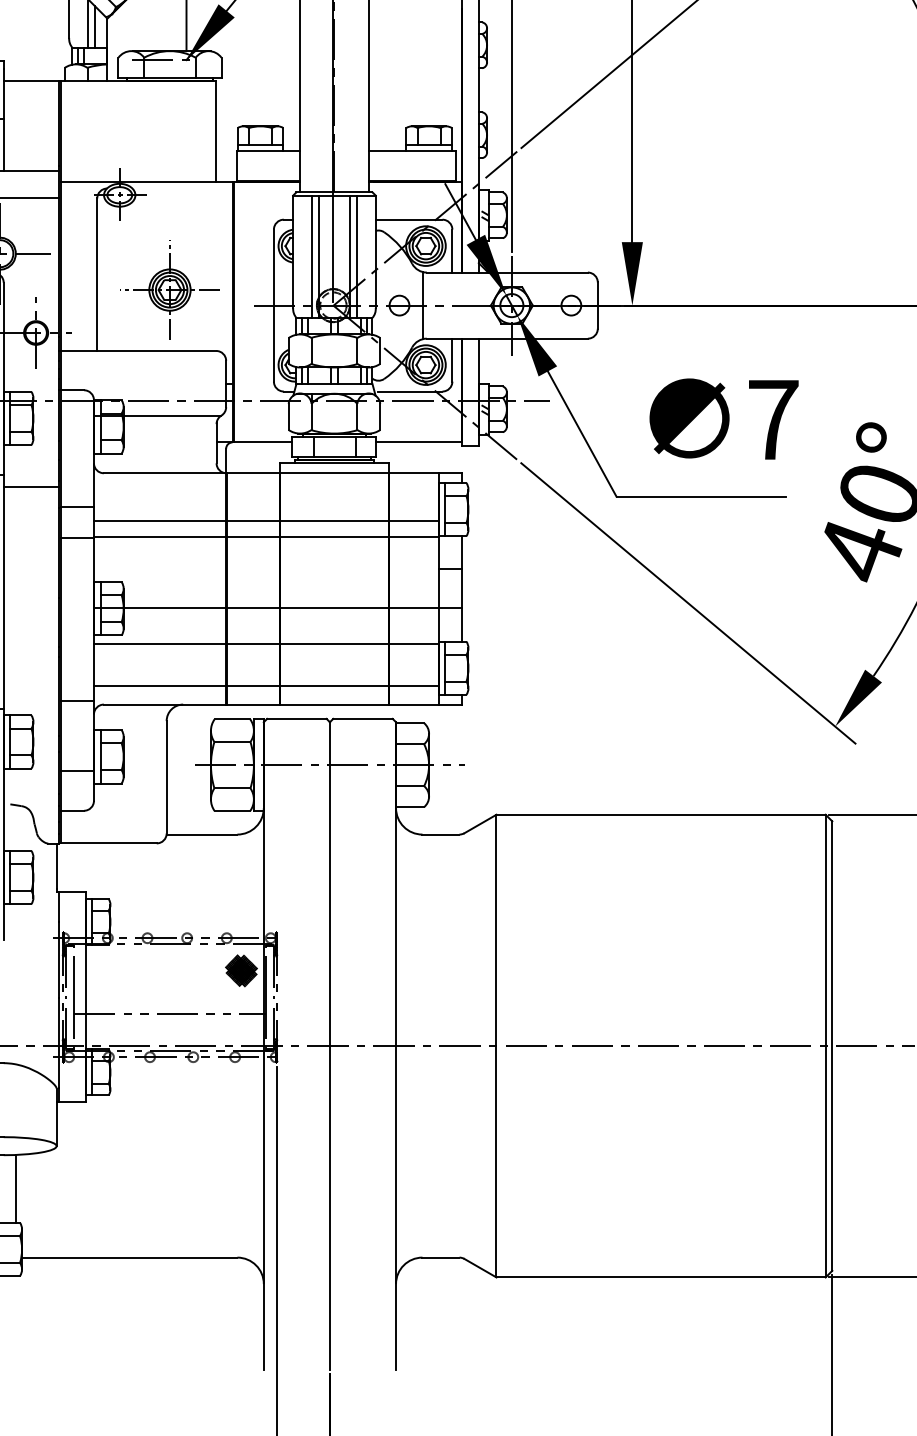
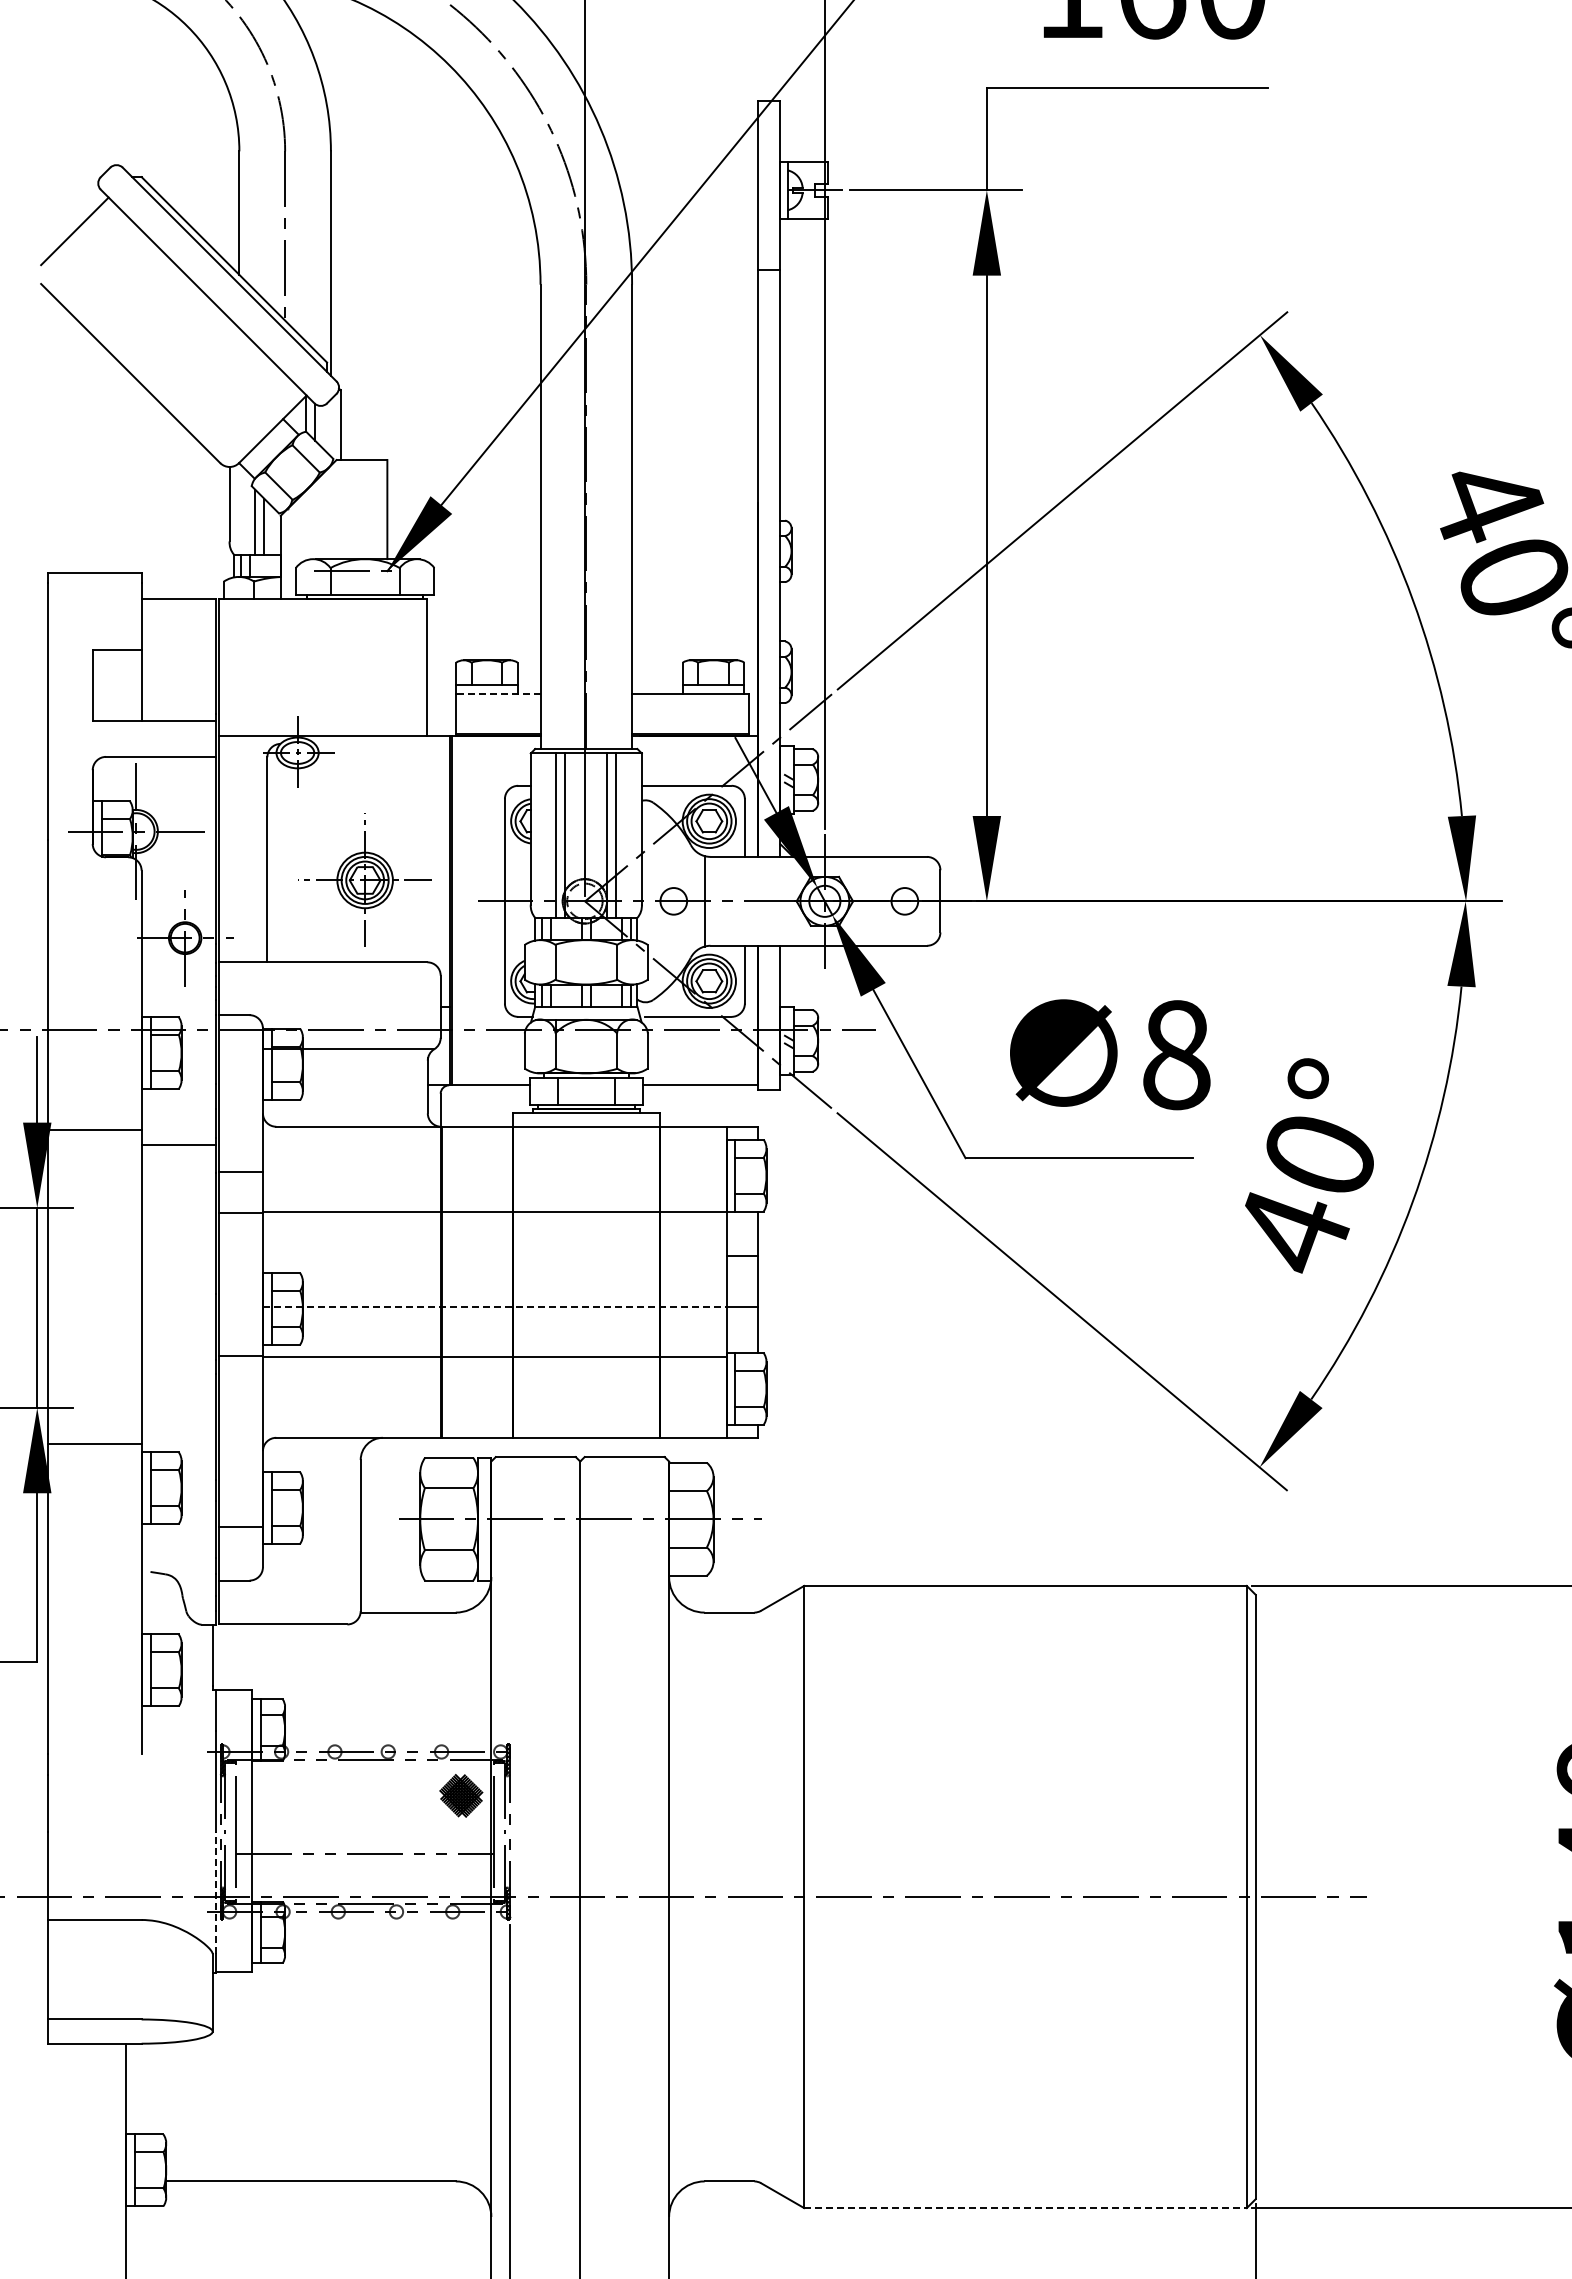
line: (268, 151) -> (497, 693), solid -> dashed
text: (773, 420) -> (1176, 1055), 7 -> 8
line: (266, 521) -> (494, 1191), removed
line: (266, 607) -> (494, 1307), solid -> dashed
line: (266, 685) -> (494, 1412), removed
line: (77, 701) -> (240, 1356), moved
line: (59, 1042) -> (216, 1892), solid -> dashed
line: (16, 1188) -> (158, 2088), removed
line: (661, 1277) -> (1026, 2208), solid -> dashed

